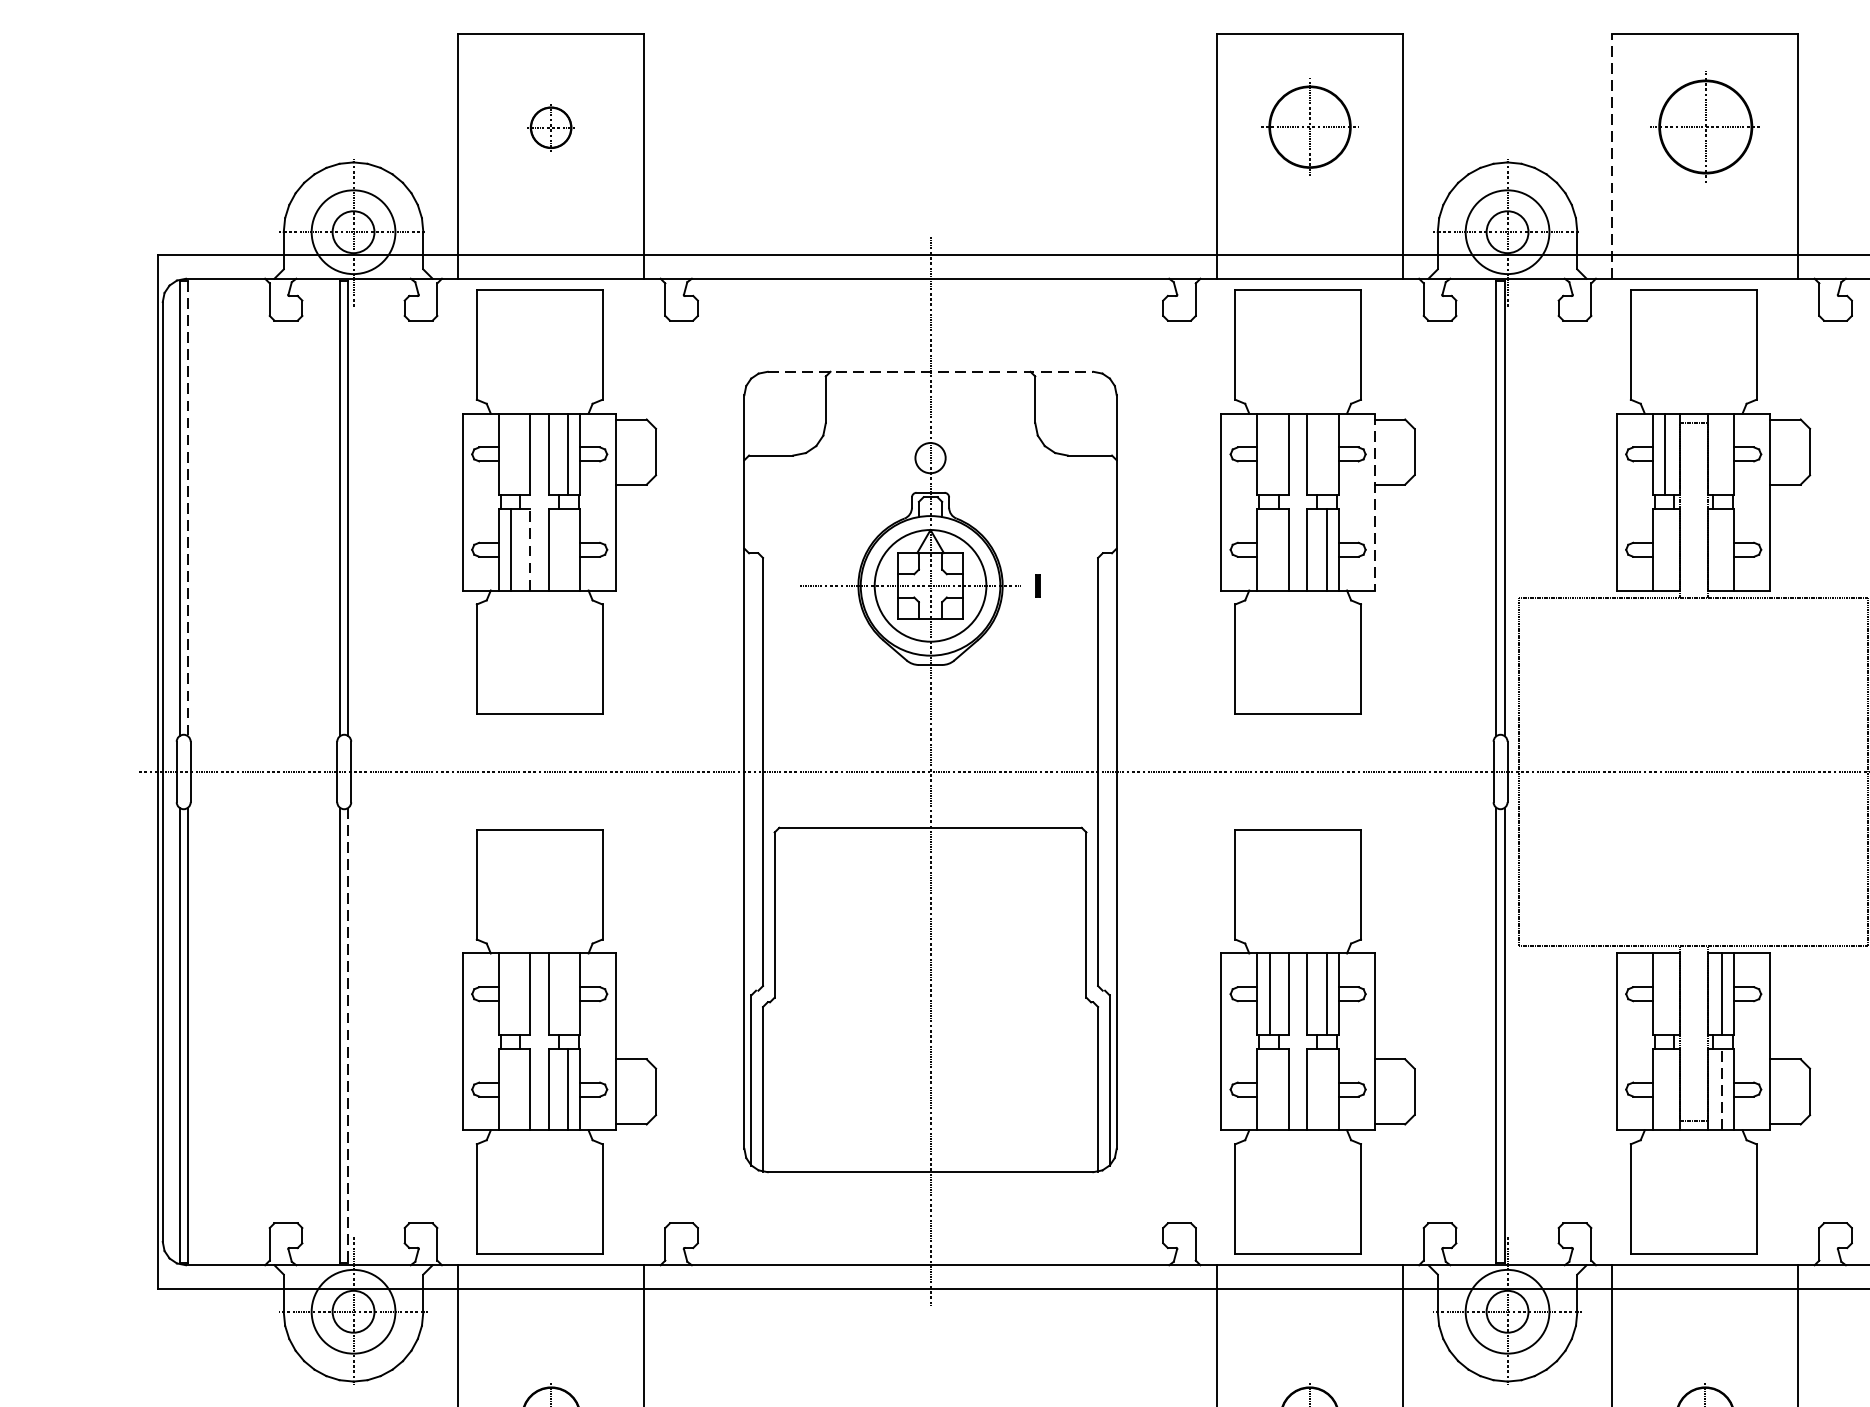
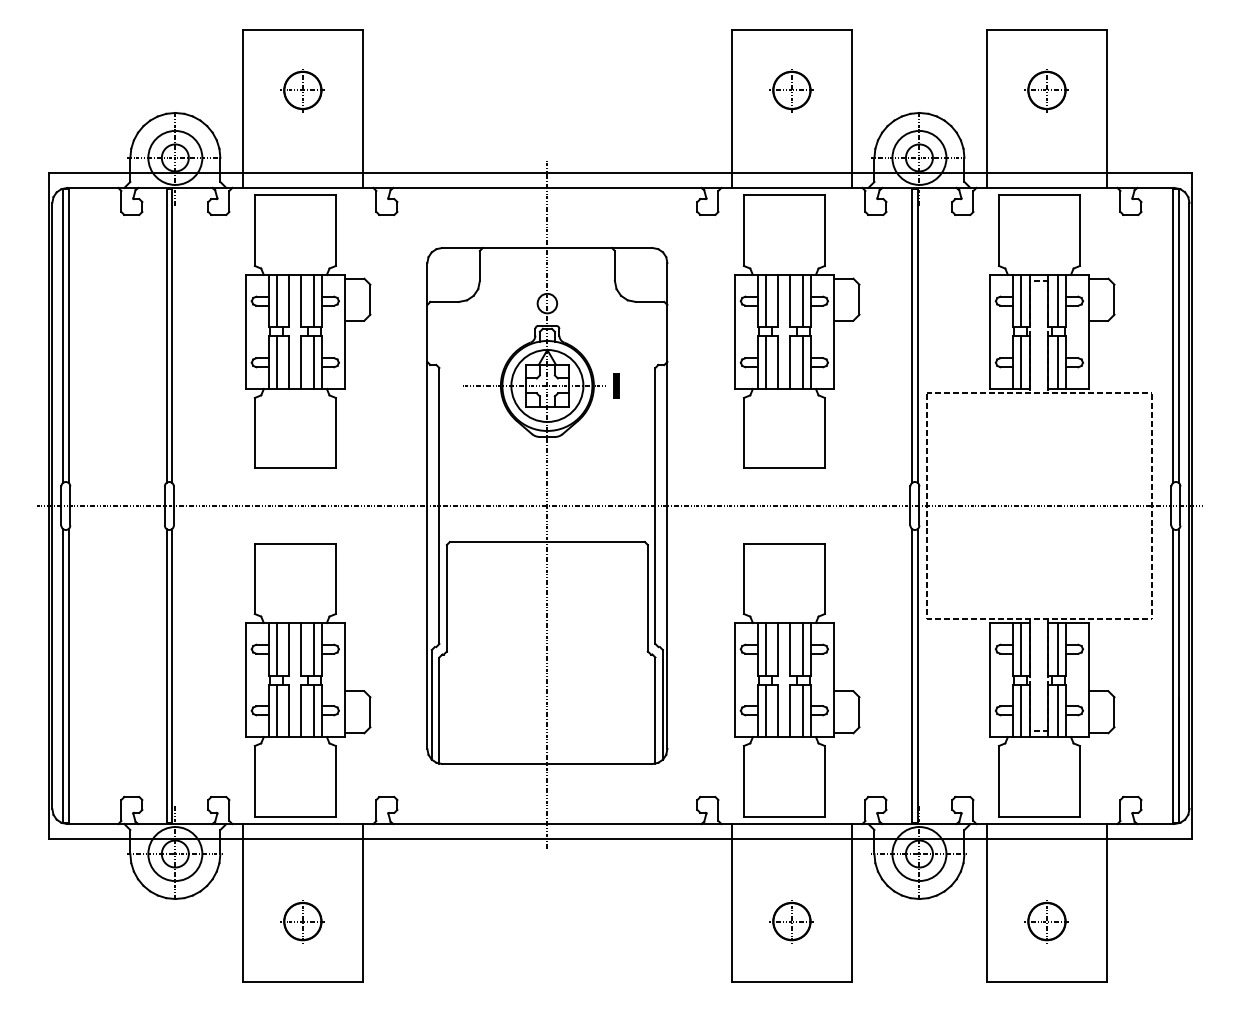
part: (550, 127) -> (302, 90), size x1.43
part: (1309, 127) -> (791, 90), size x0.71
part: (1704, 127) -> (1046, 90), size x0.62
line: (1611, 157) -> (986, 109), dashed -> solid
line: (930, 371) -> (547, 247), dashed -> solid
line: (510, 453) -> (276, 300), added
line: (1268, 453) -> (765, 300), added
line: (1326, 453) -> (802, 300), added
line: (1721, 453) -> (1057, 300), added
line: (1374, 502) -> (833, 332), dashed -> solid
line: (187, 509) -> (68, 336), dashed -> solid
line: (530, 549) -> (289, 362), dashed -> solid
line: (567, 549) -> (313, 362), added
line: (1268, 549) -> (765, 362), added
line: (1665, 549) -> (1021, 362), added
line: (1721, 549) -> (1057, 362), added
part: (1037, 585) -> (616, 385), size x1.67
line: (510, 994) -> (276, 649), added
line: (567, 994) -> (313, 649), added
line: (1665, 994) -> (1021, 649), added
line: (349, 1034) -> (172, 675), dashed -> solid
line: (510, 1089) -> (276, 710), added
line: (1268, 1089) -> (765, 710), added
line: (1326, 1089) -> (802, 710), added
line: (1665, 1089) -> (1021, 710), added
line: (1721, 1089) -> (1057, 710), dashed -> solid

